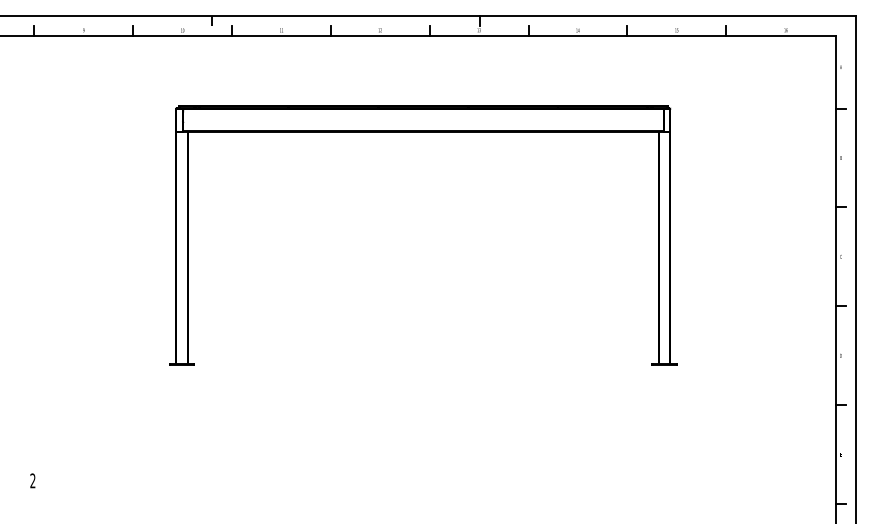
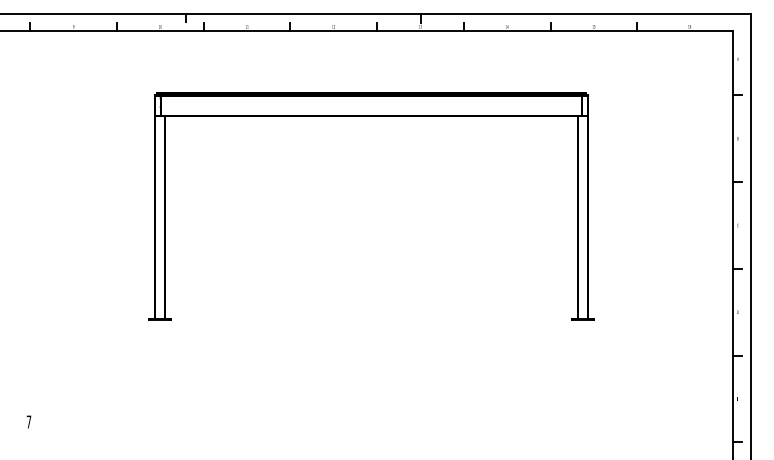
text: (32, 480) -> (28, 421), 2 -> 7

